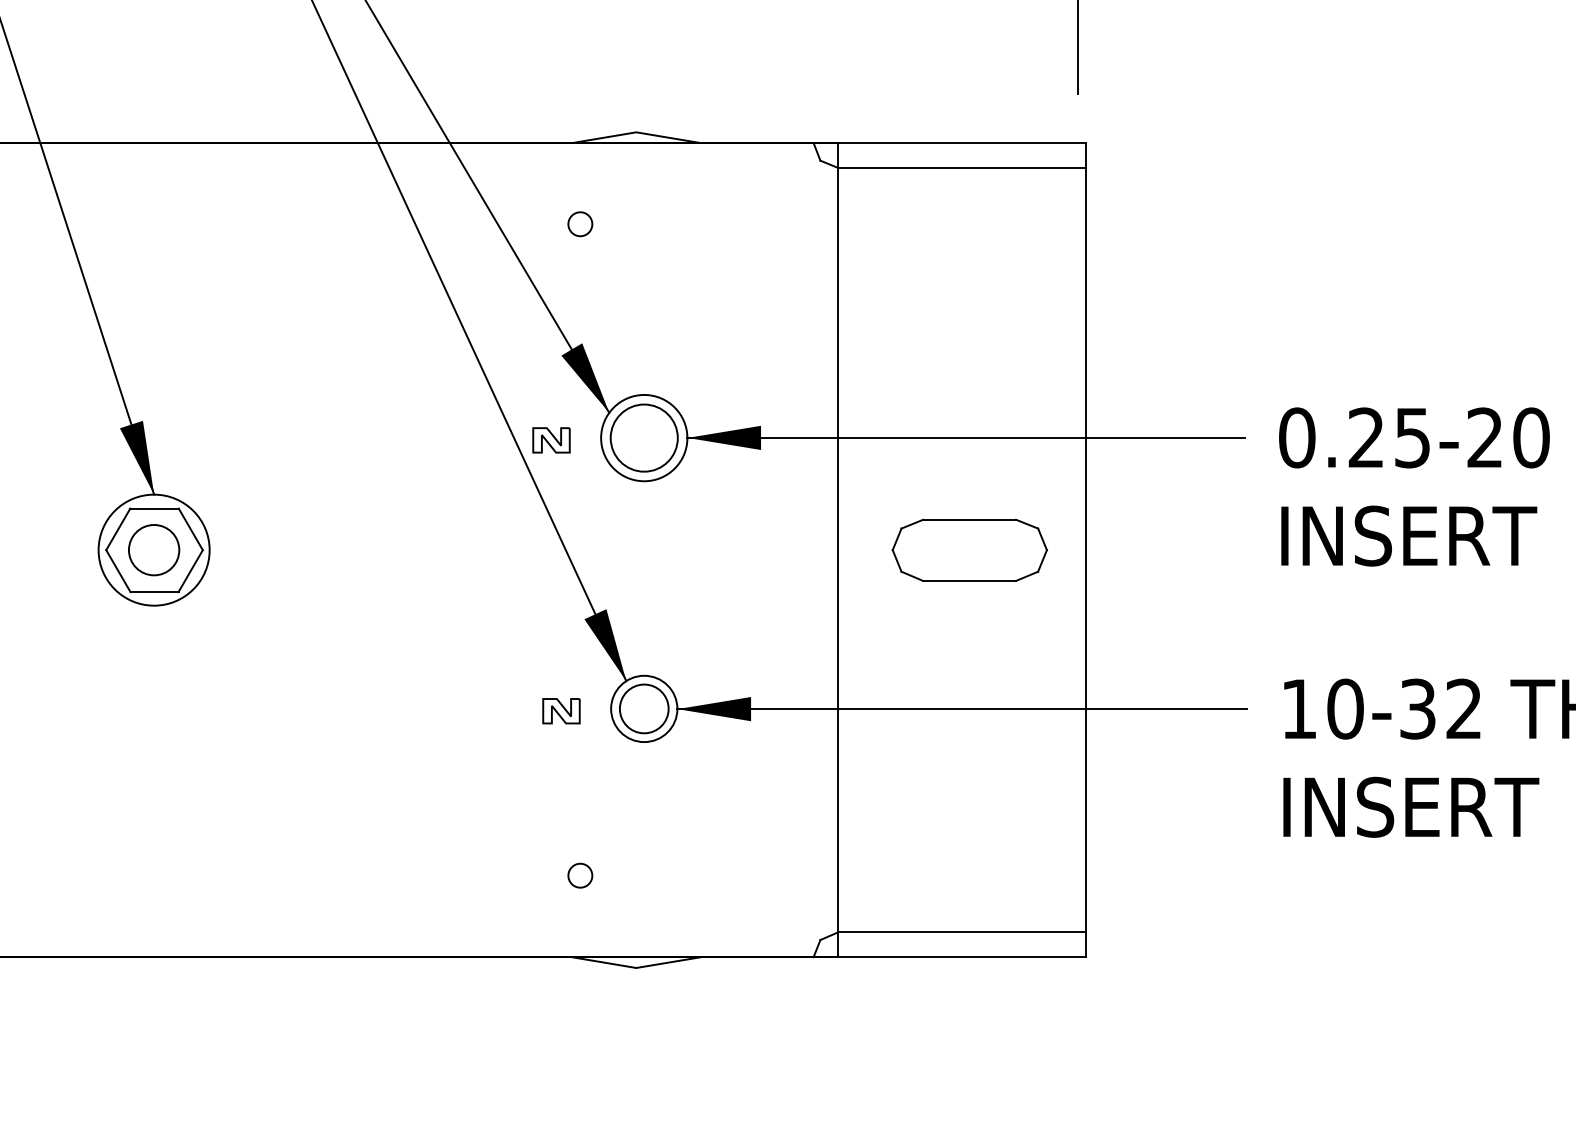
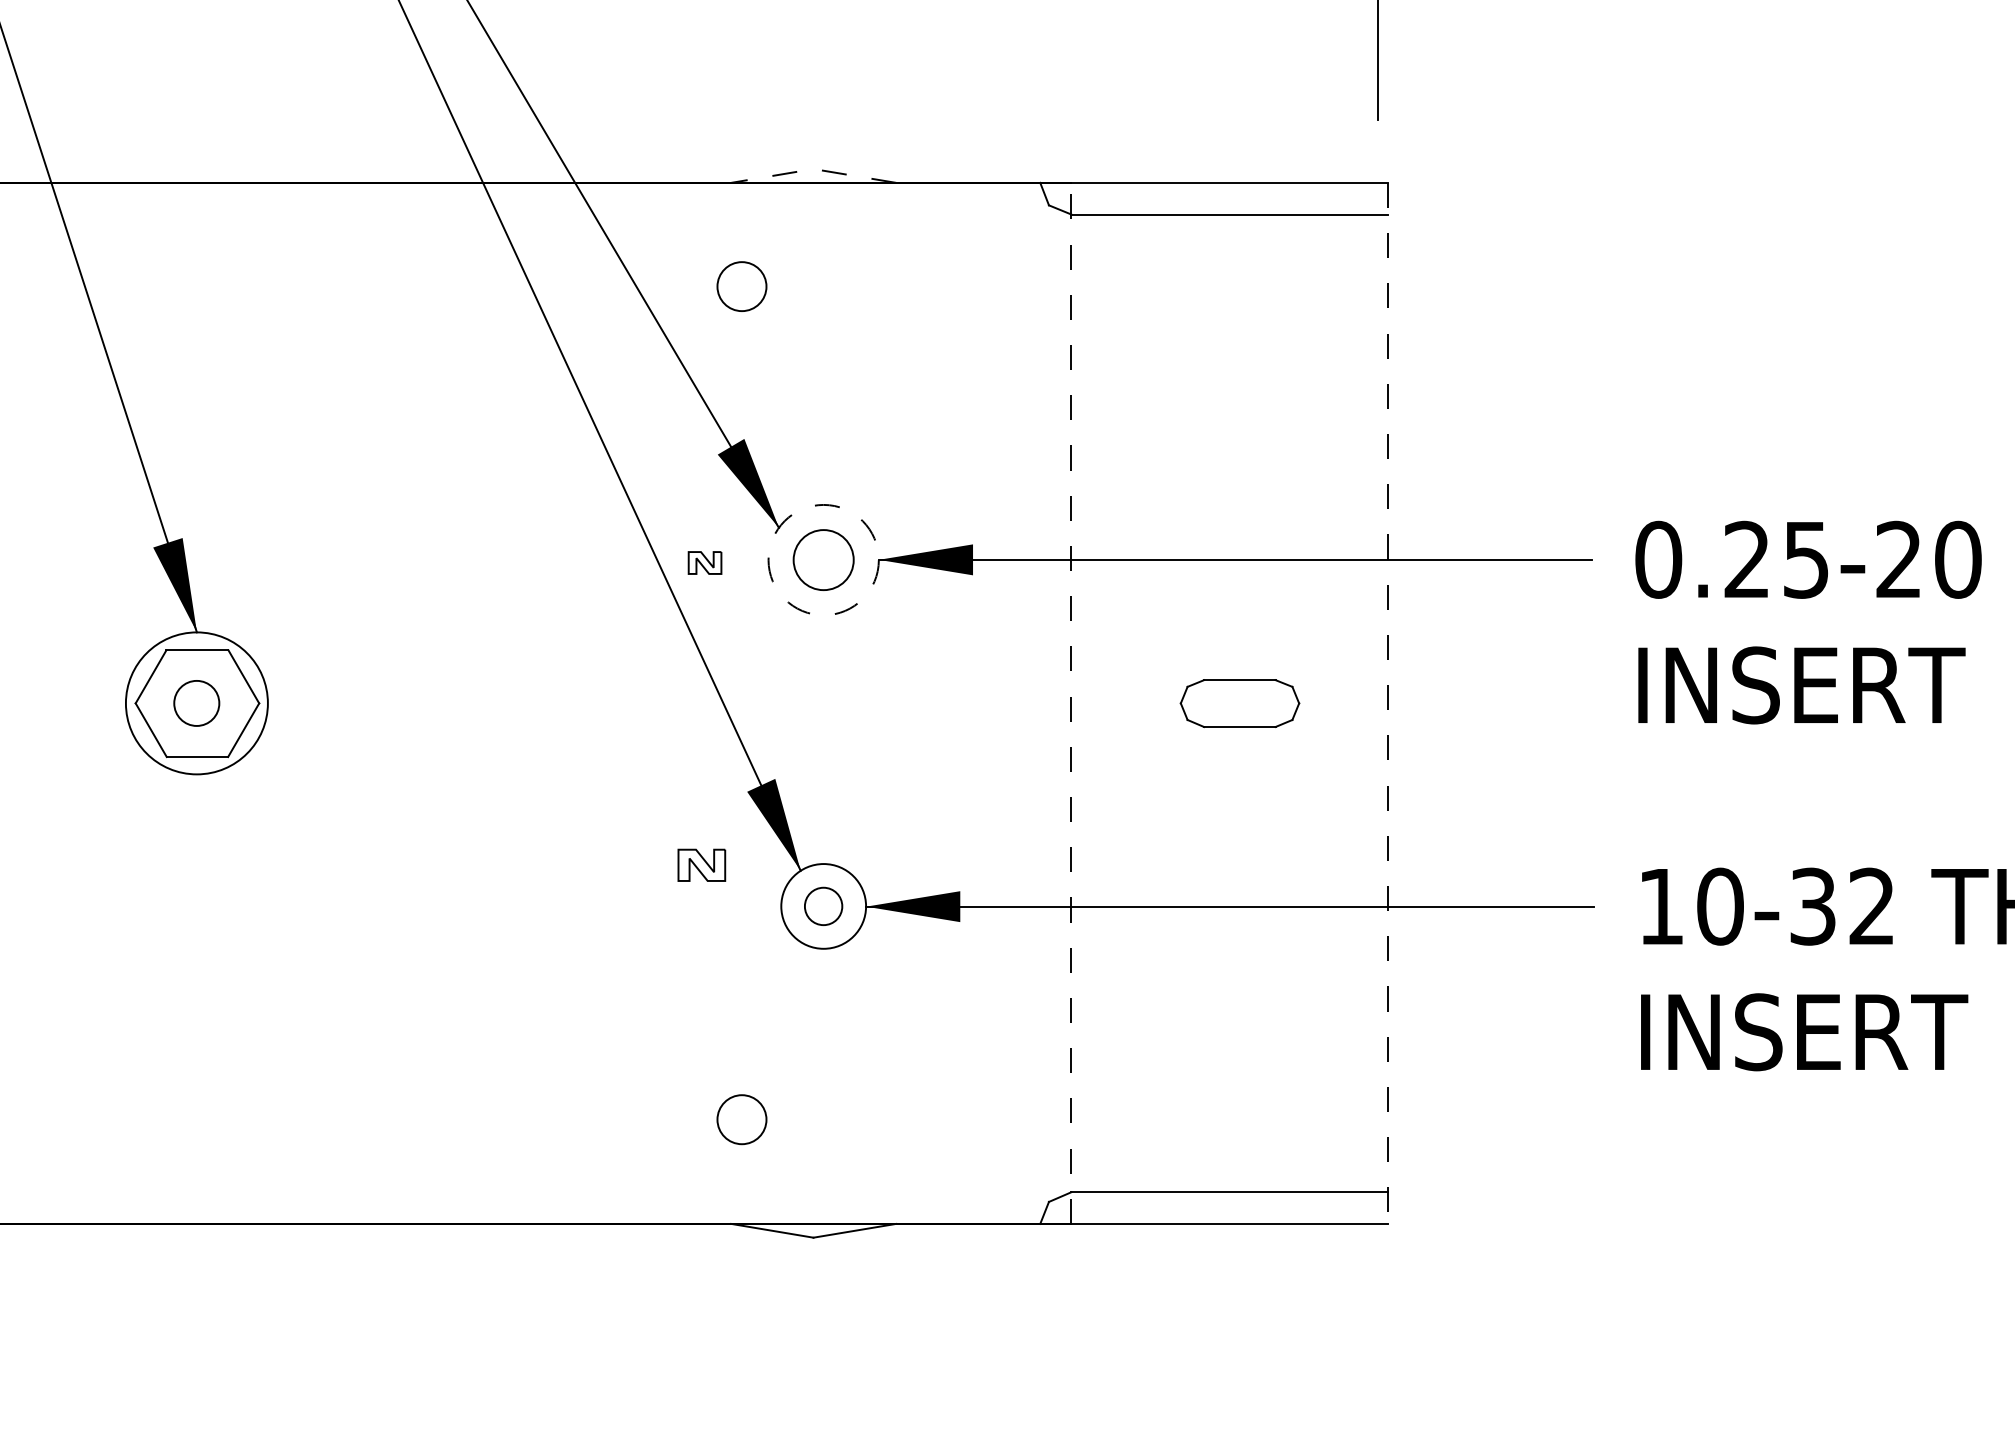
line: (636, 132) -> (813, 169), solid -> dashed
circle: (579, 224) -> (741, 286), size x1.6
circle: (644, 437) -> (823, 559), solid -> dashed
circle: (644, 438) -> (823, 560), size x0.7
part: (551, 439) -> (704, 562), size x0.7
circle: (153, 550) -> (196, 703), size x0.7
line: (838, 550) -> (1071, 703), solid -> dashed
part: (969, 550) -> (1239, 703), size x0.6
line: (1085, 550) -> (1388, 703), solid -> dashed
circle: (644, 708) -> (823, 906), size x0.6
part: (561, 710) -> (701, 864), moved
circle: (579, 875) -> (741, 1119), size x1.6

